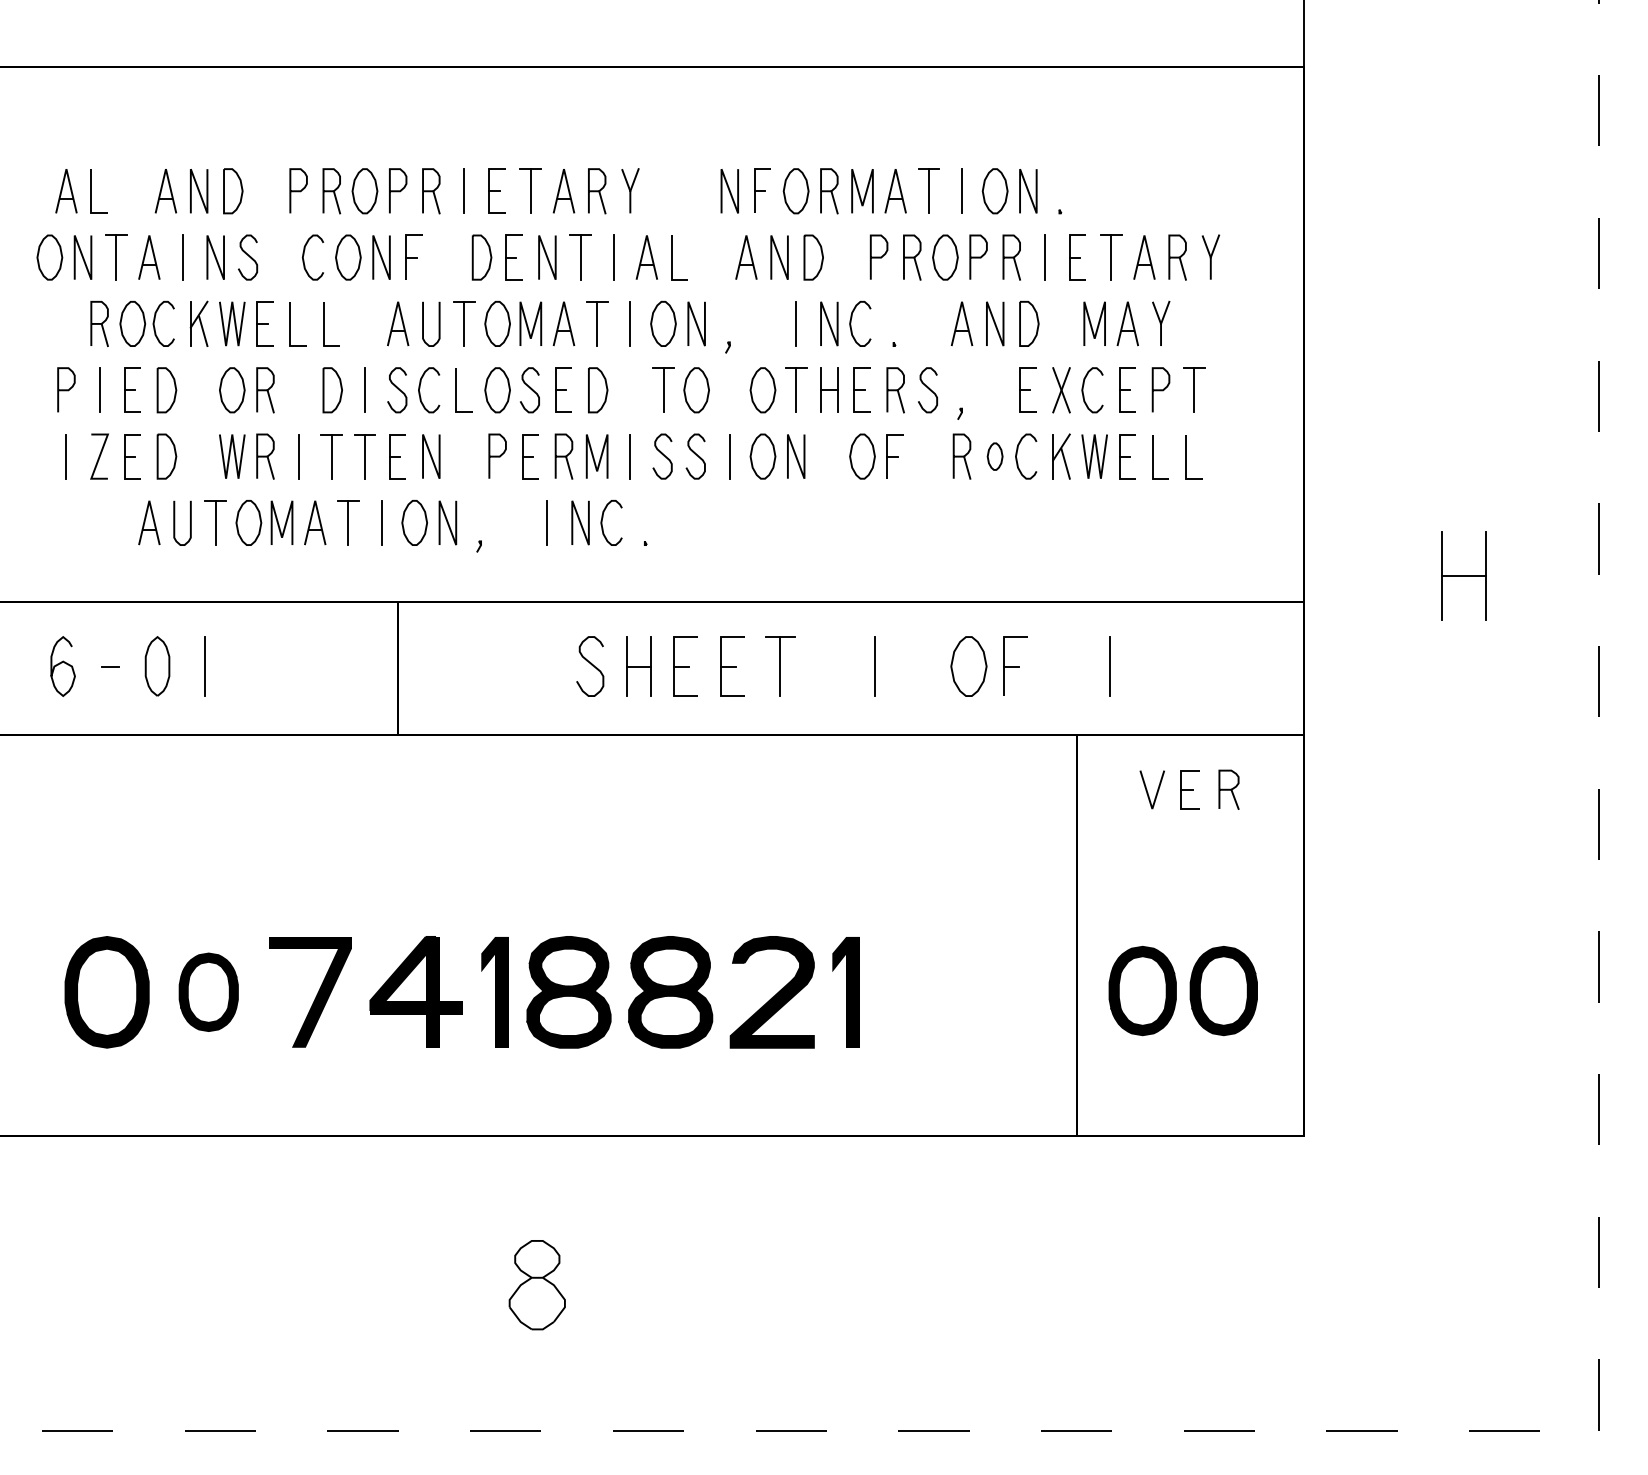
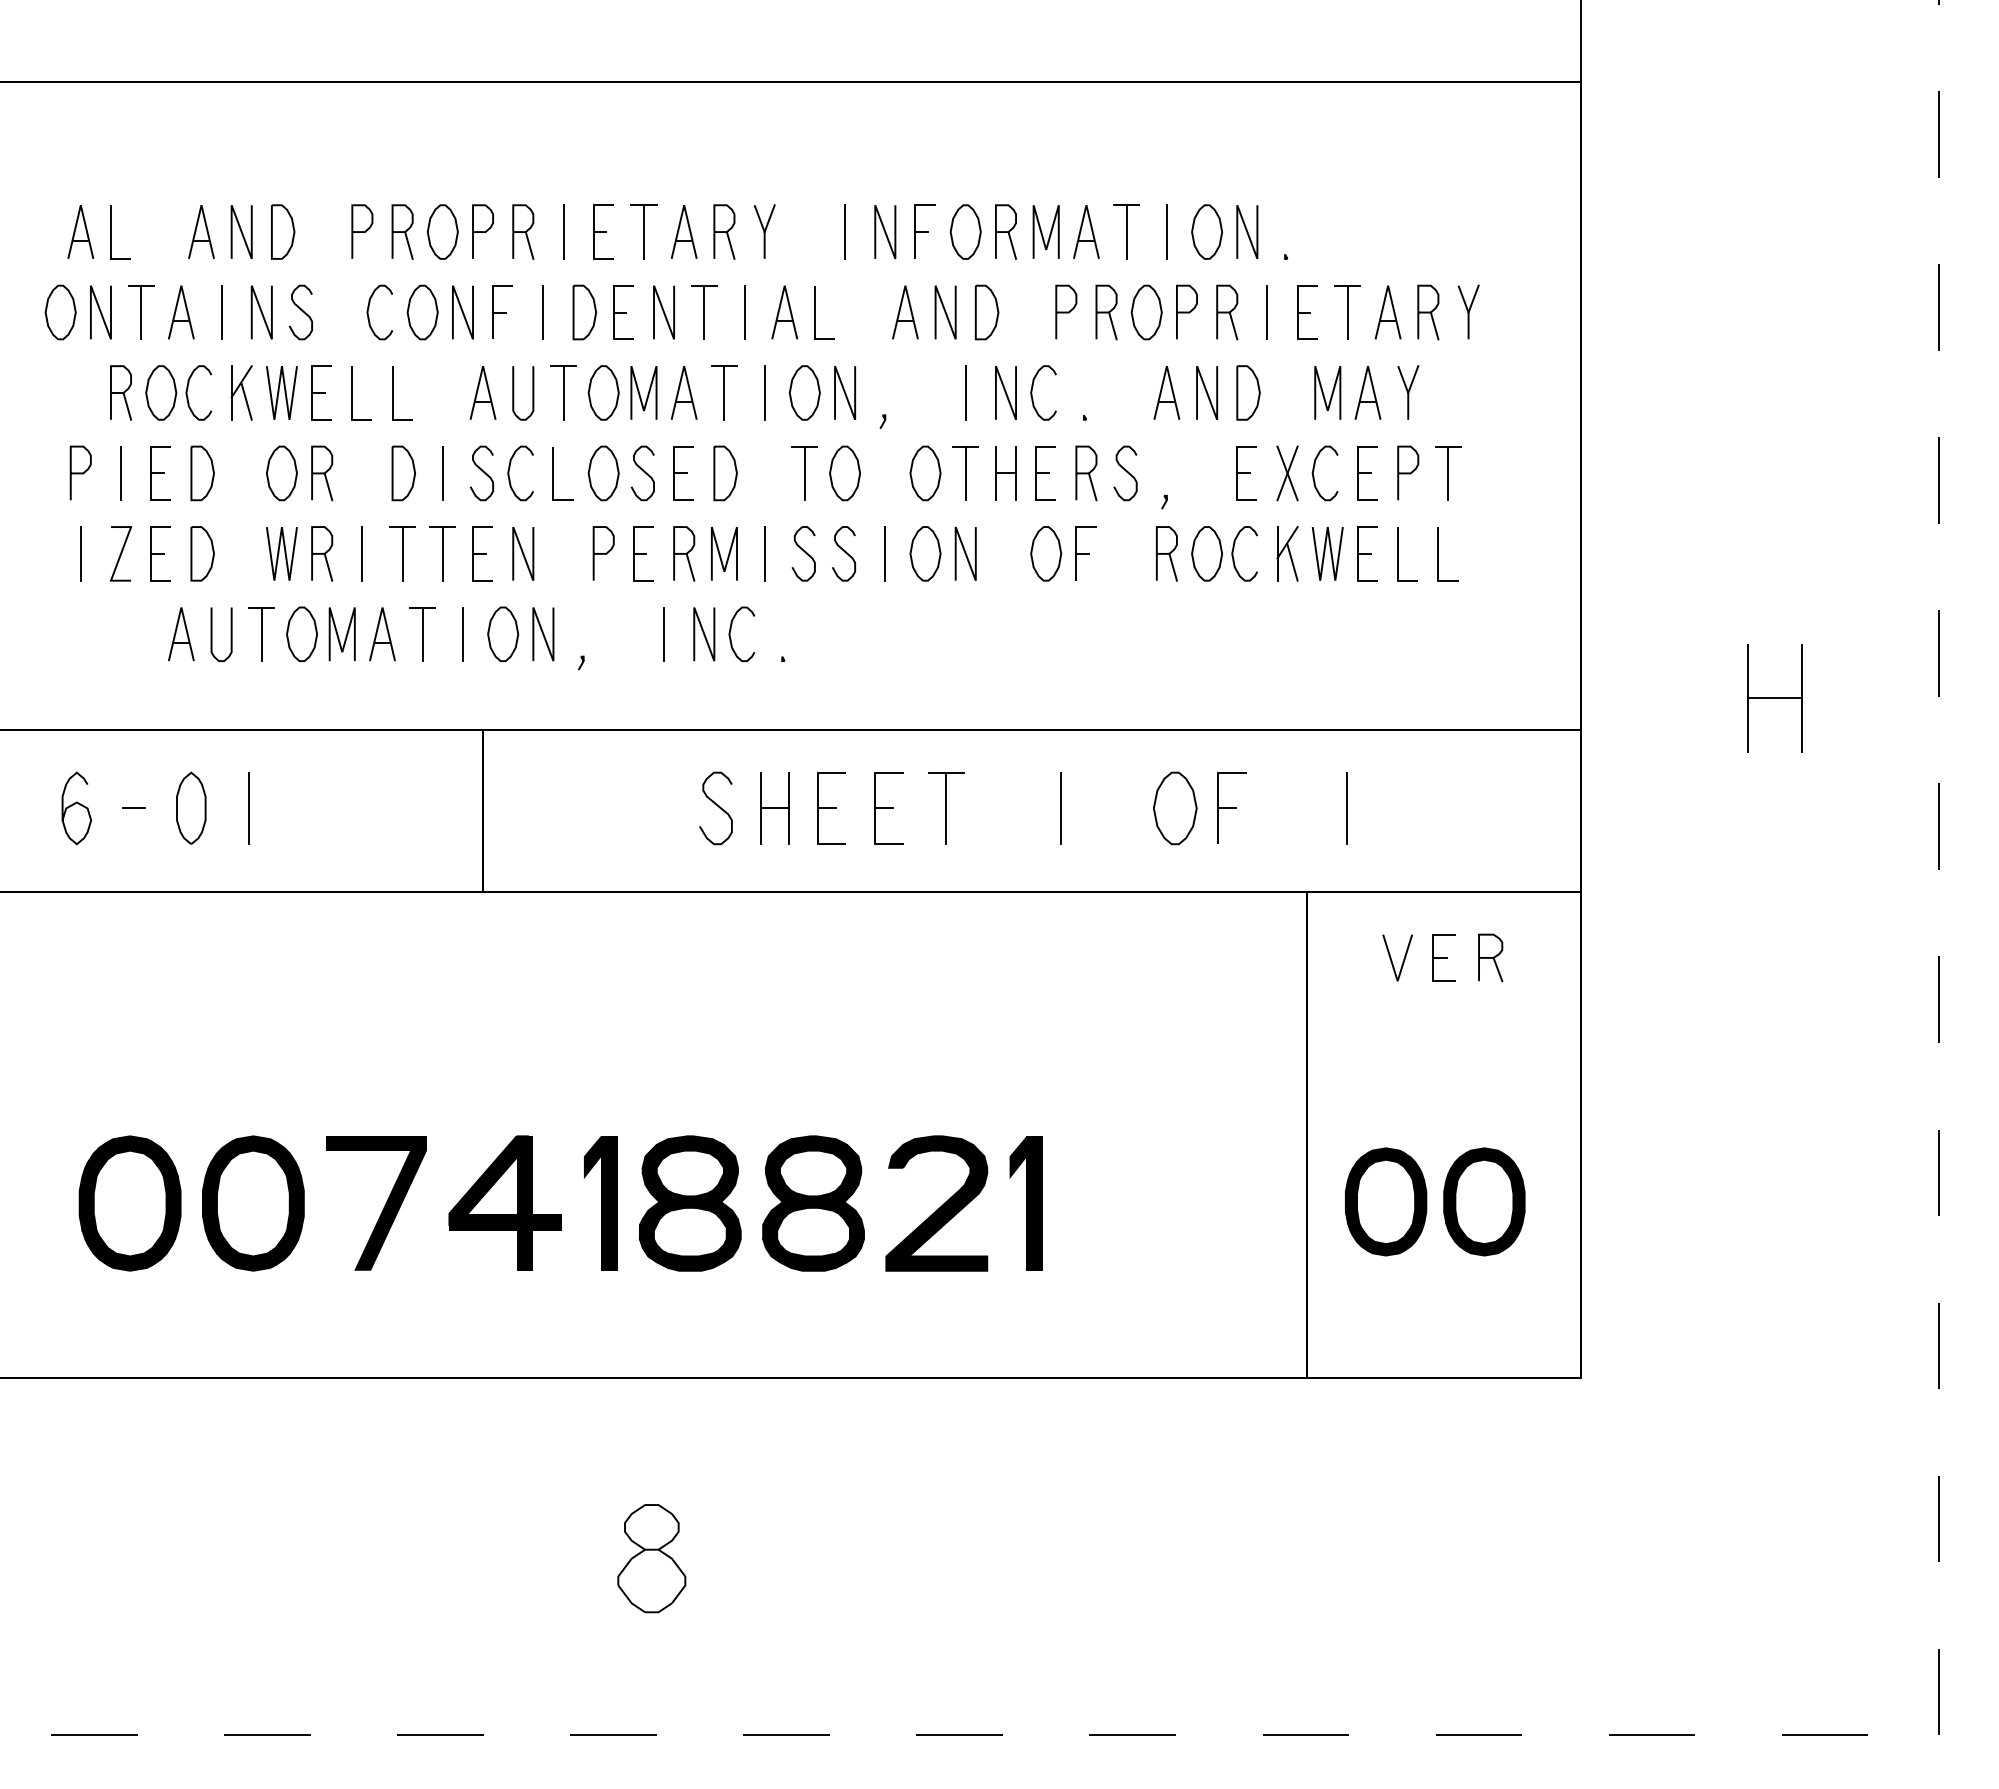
line: (697, 190) -> (845, 231), added
line: (447, 257) -> (543, 312), added
part: (994, 456) -> (1206, 553), size x1.67
part: (208, 992) -> (253, 1203), size x1.43

